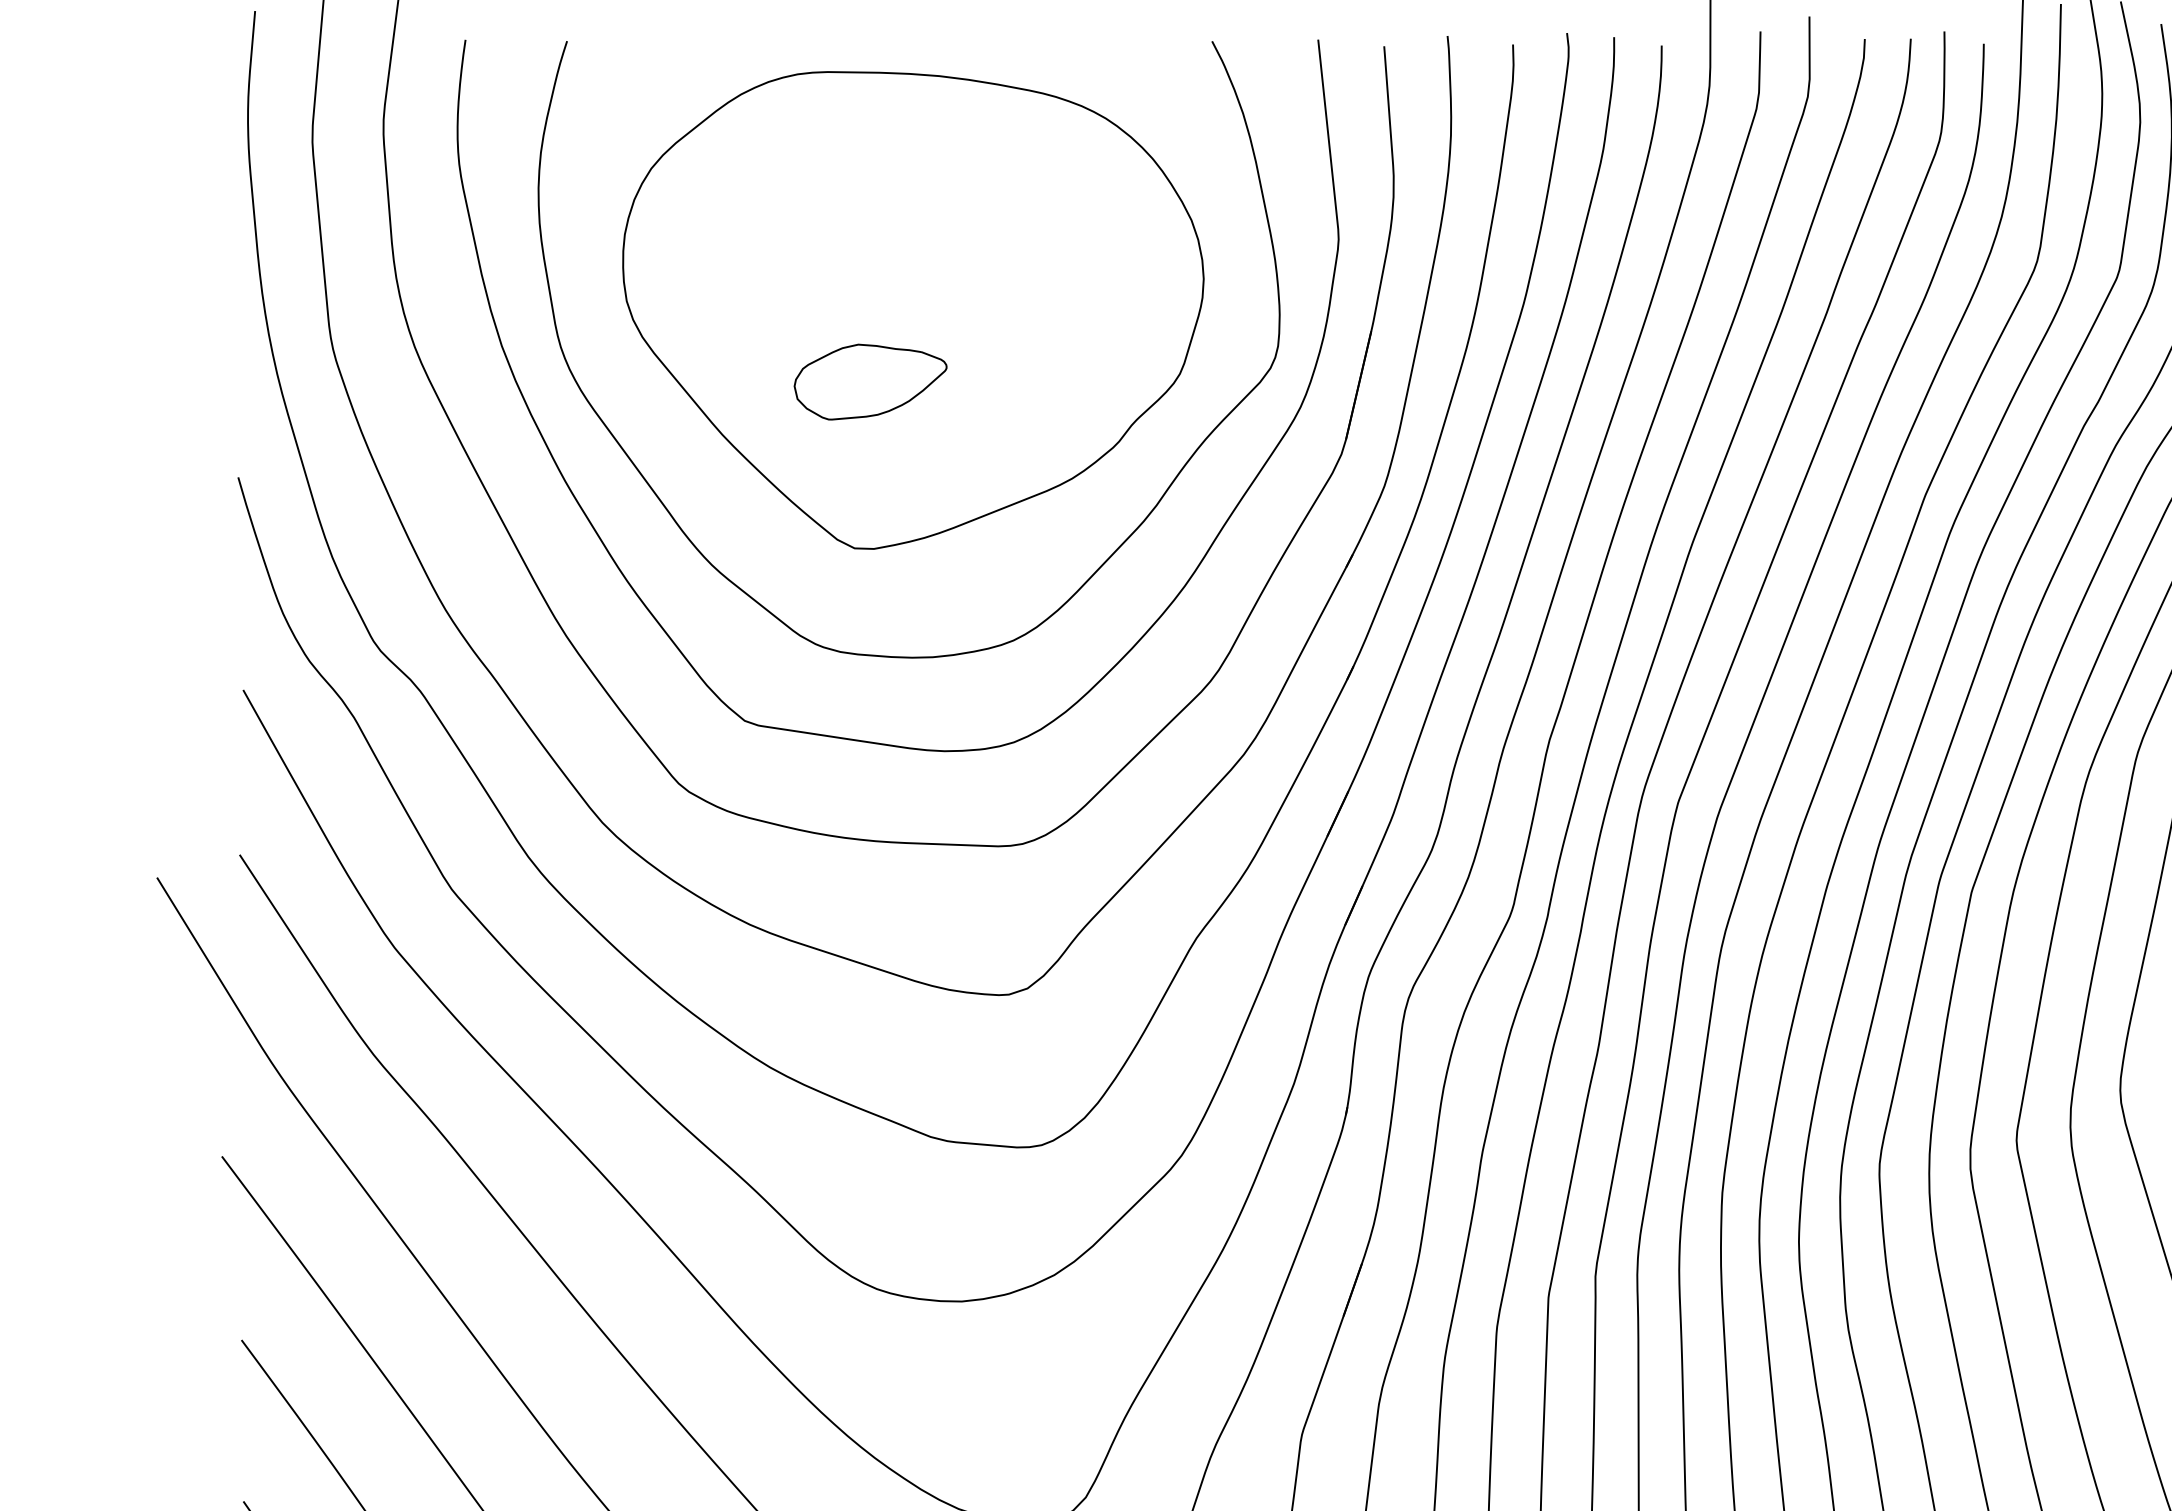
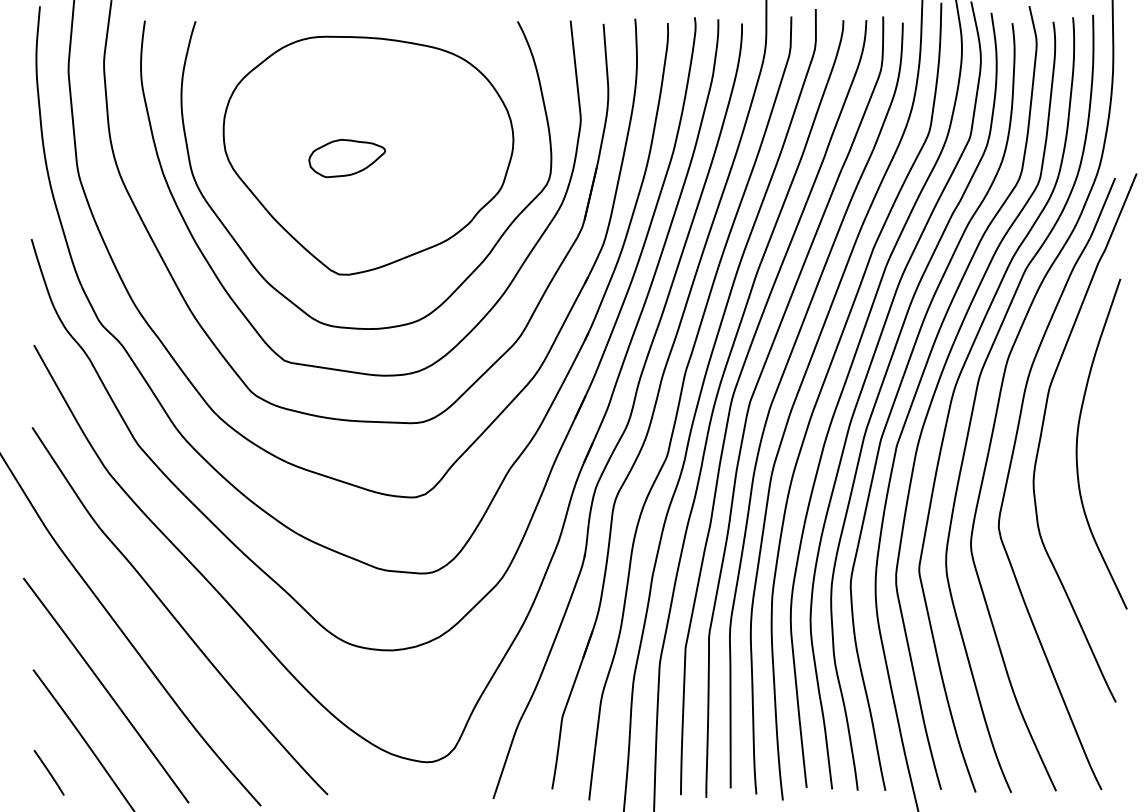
part: (869, 382) -> (346, 158), moved

